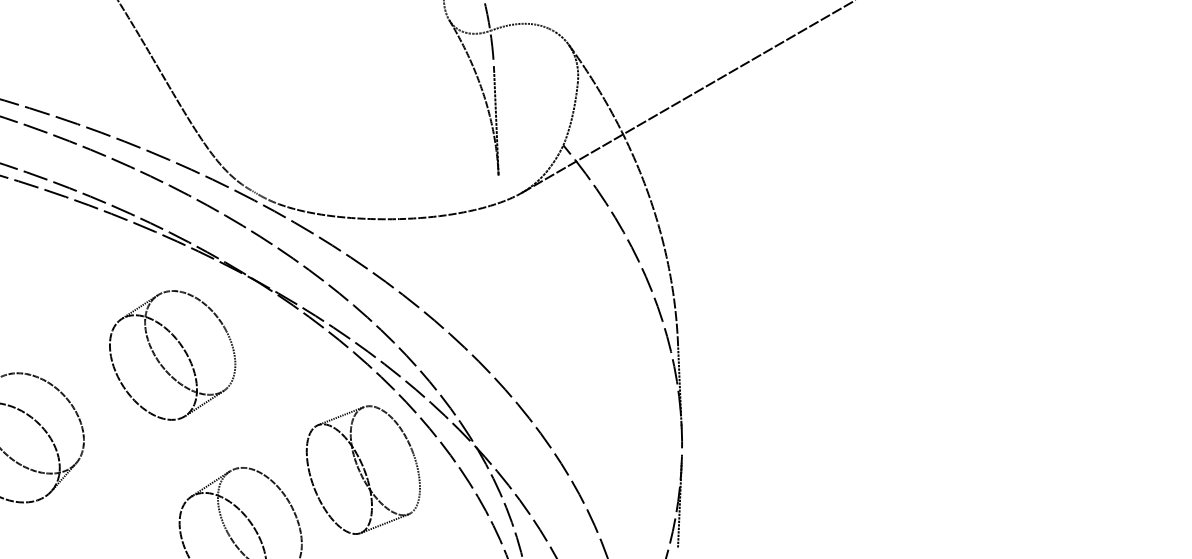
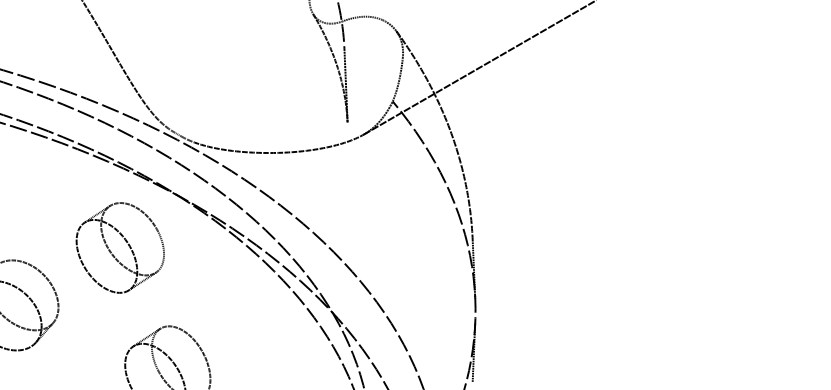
part: (363, 469) -> (253, 327), removed

